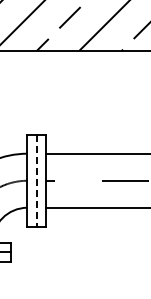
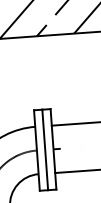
line: (36, 180) -> (44, 149), dashed -> solid

